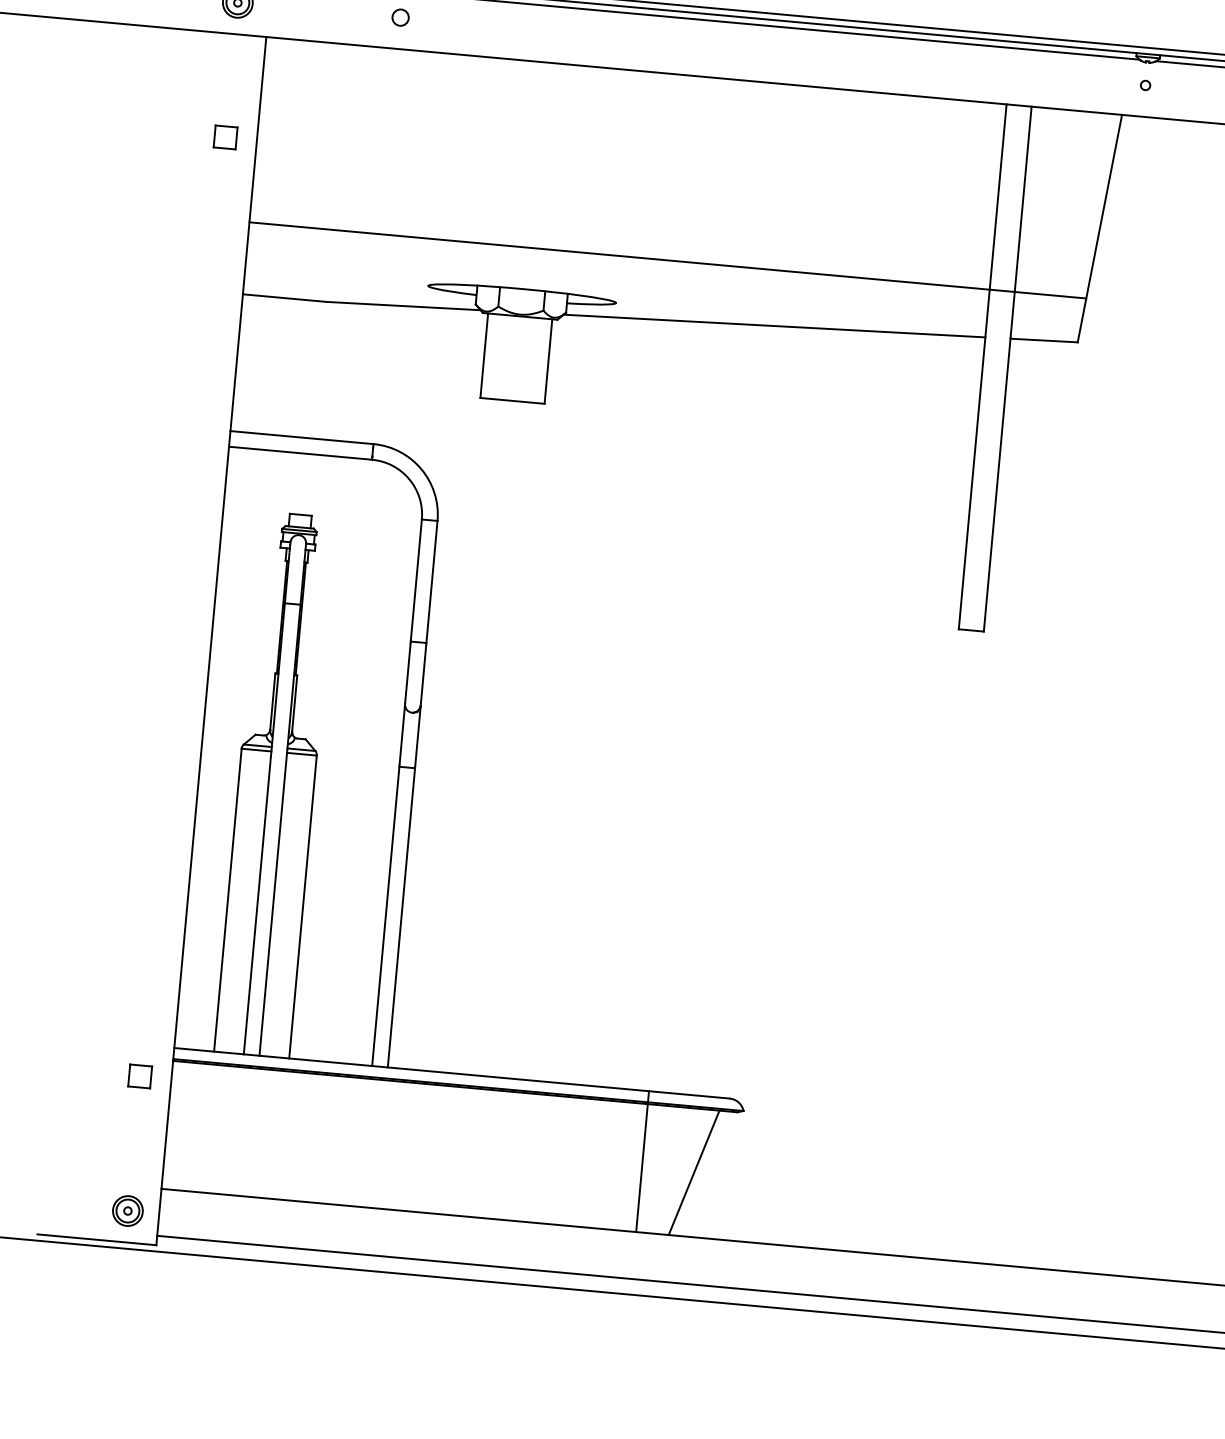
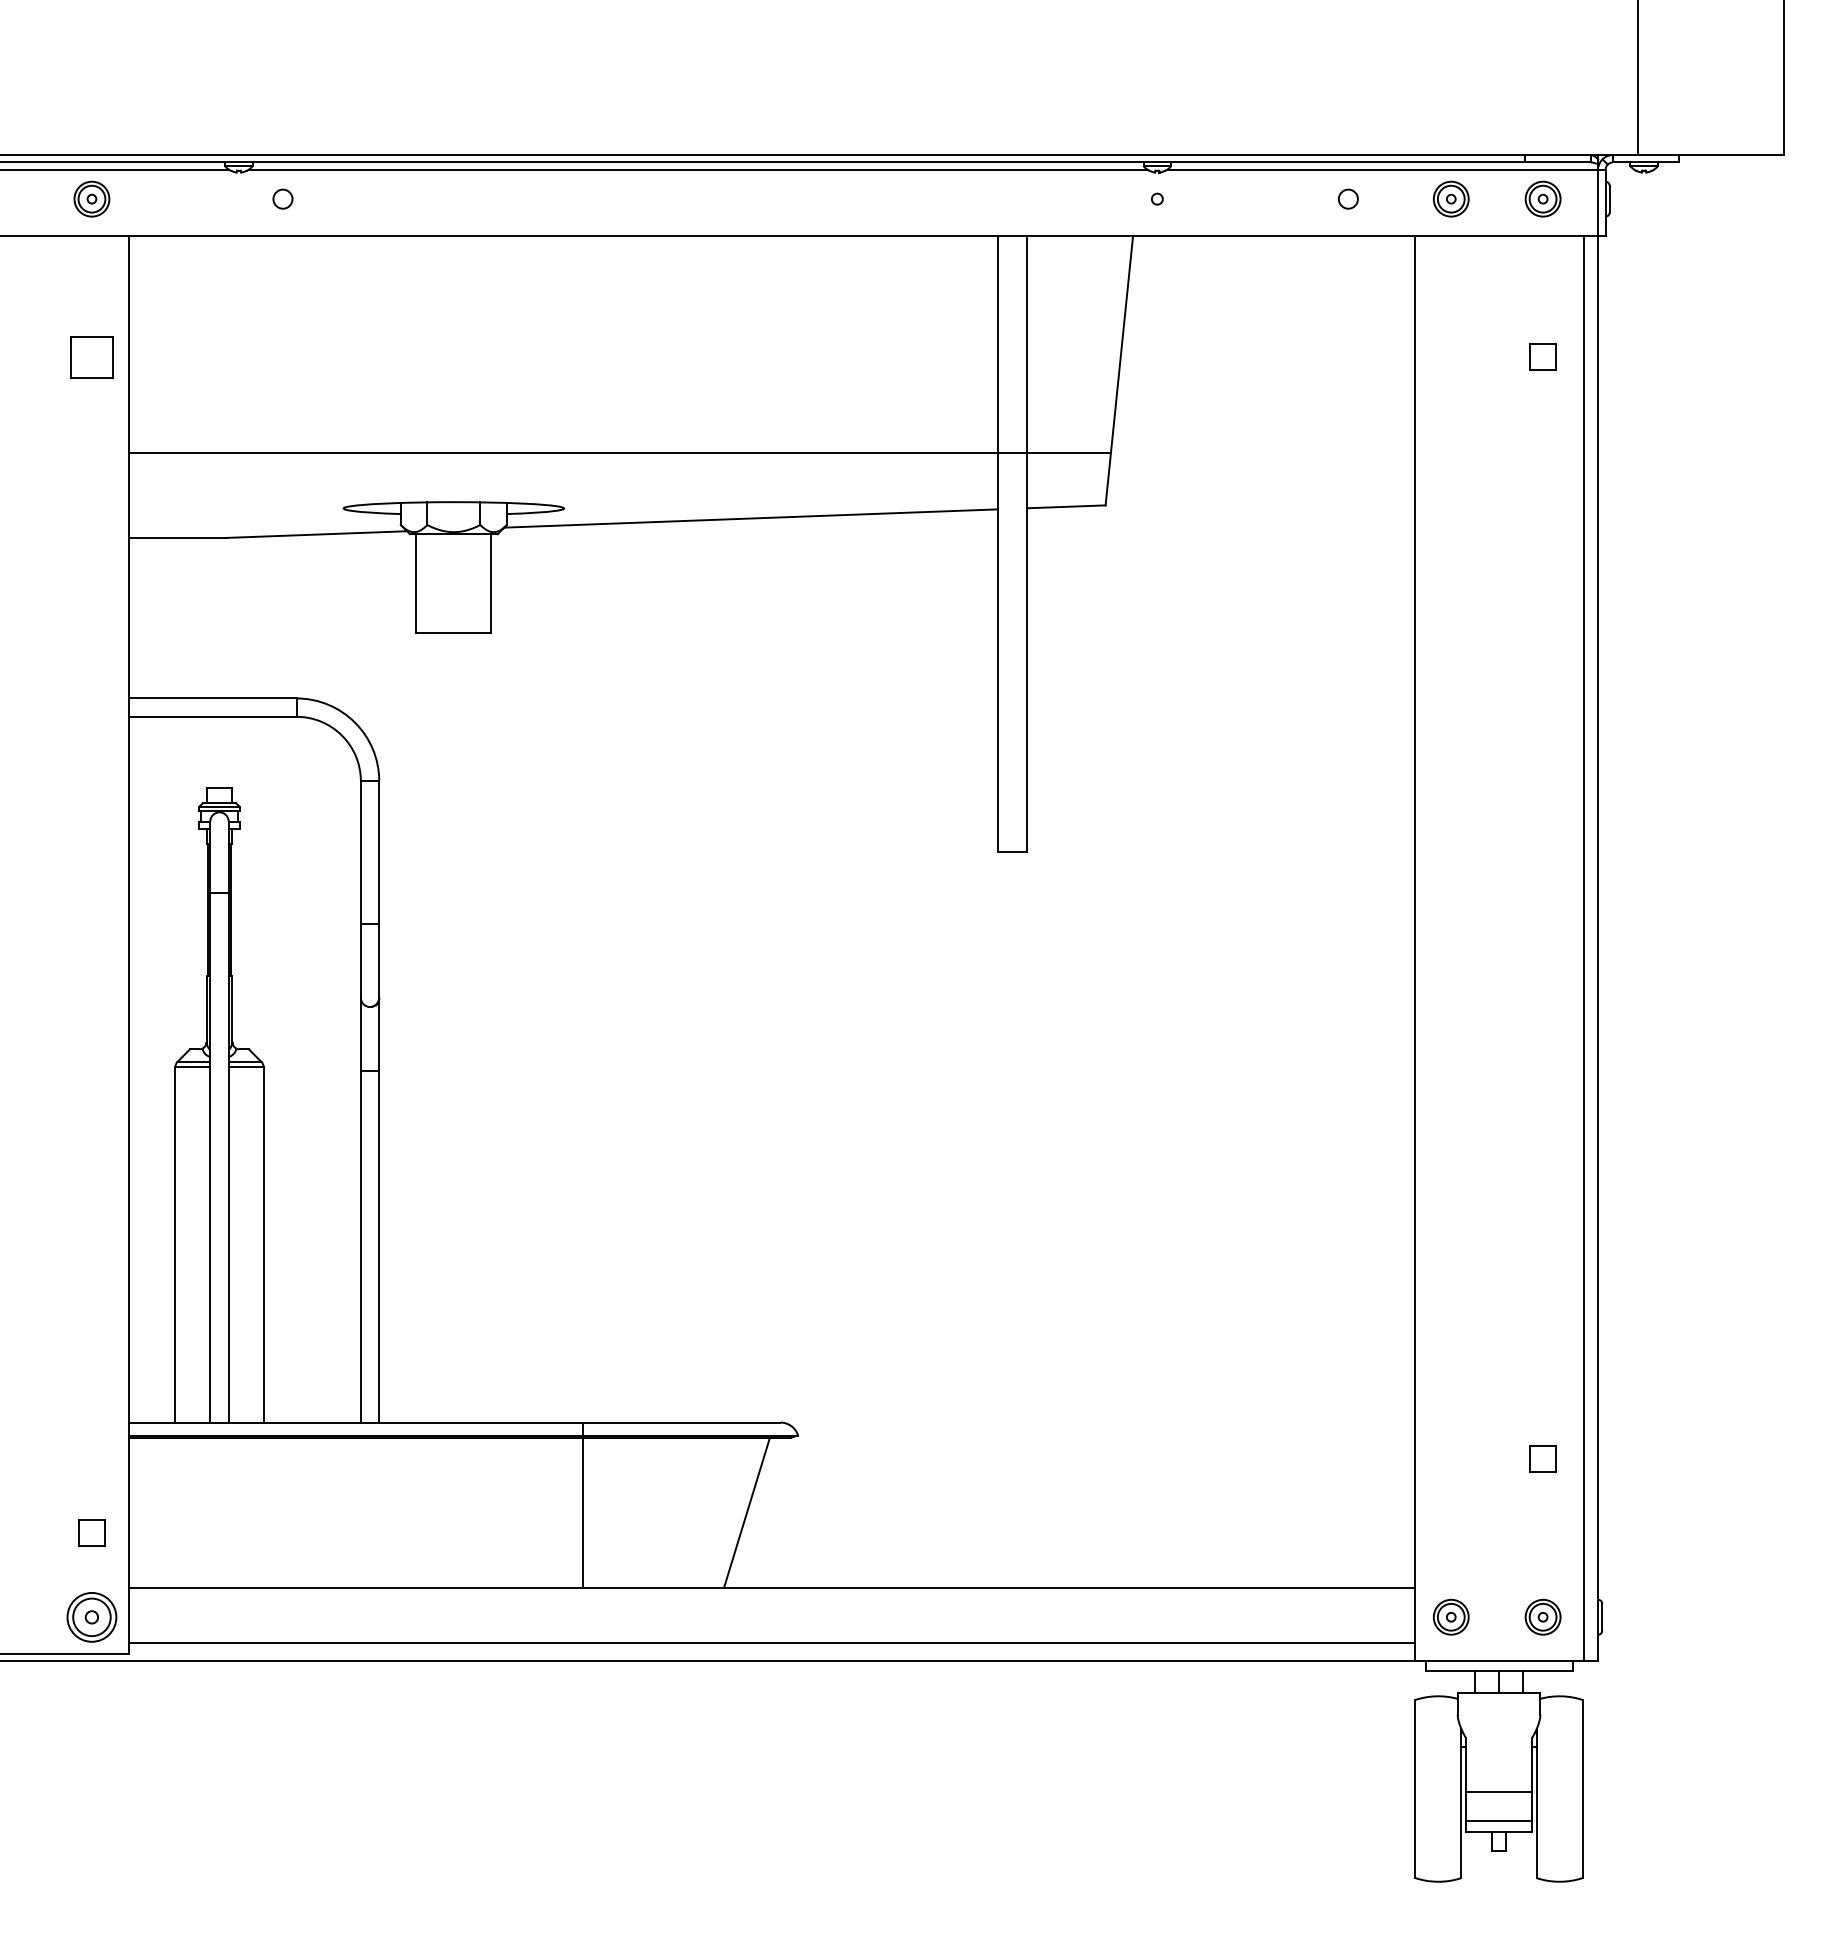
part: (225, 136) -> (91, 356), size x1.6
part: (139, 1075) -> (91, 1532), moved
line: (642, 1161) -> (582, 1504), moved
part: (127, 1210) -> (91, 1616), size x1.4

